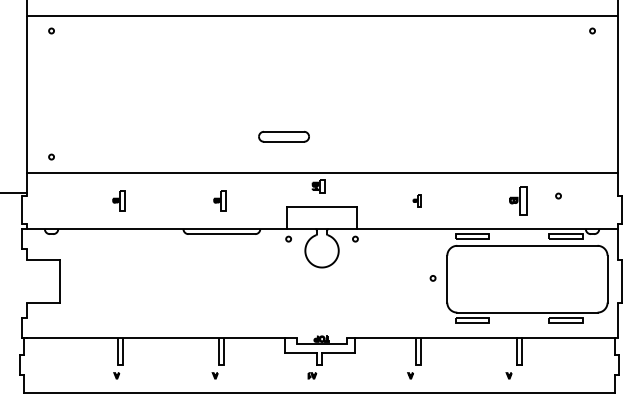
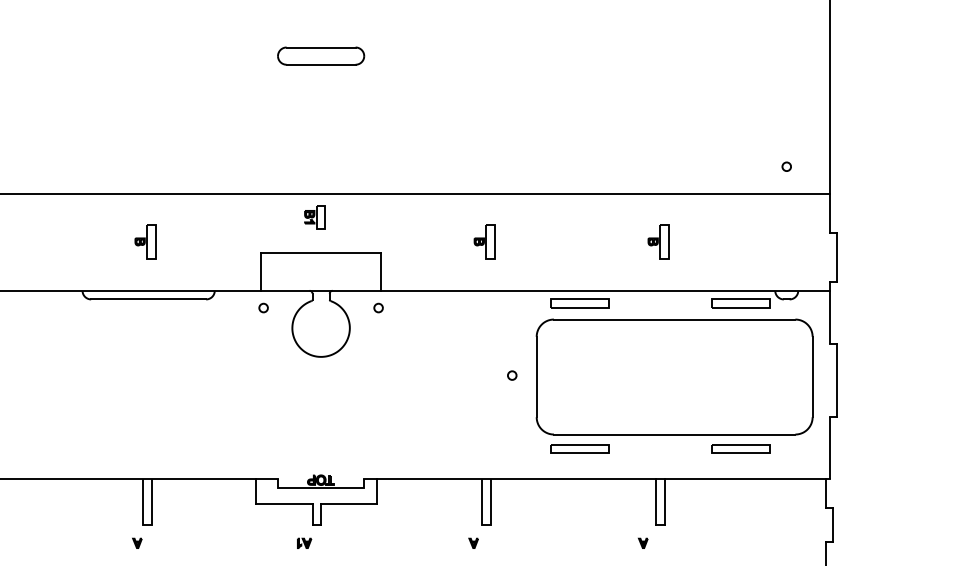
part: (283, 136) -> (320, 55), moved
circle: (558, 195) -> (786, 165), moved
part: (416, 200) -> (483, 241), size x1.67
part: (517, 200) -> (657, 241), size x0.71

